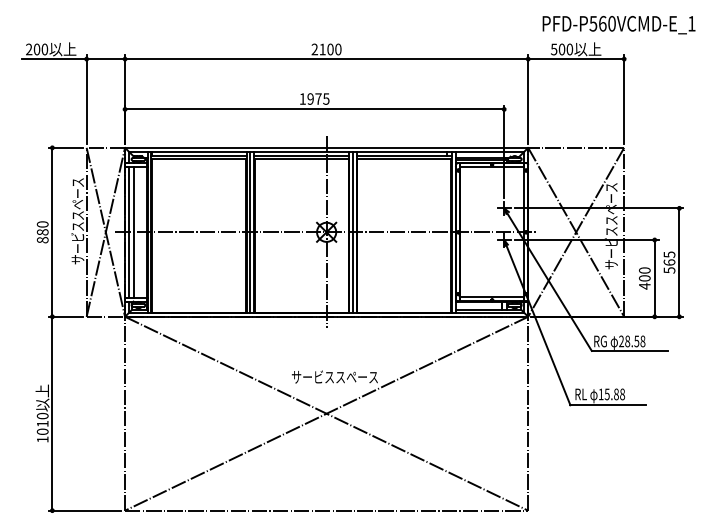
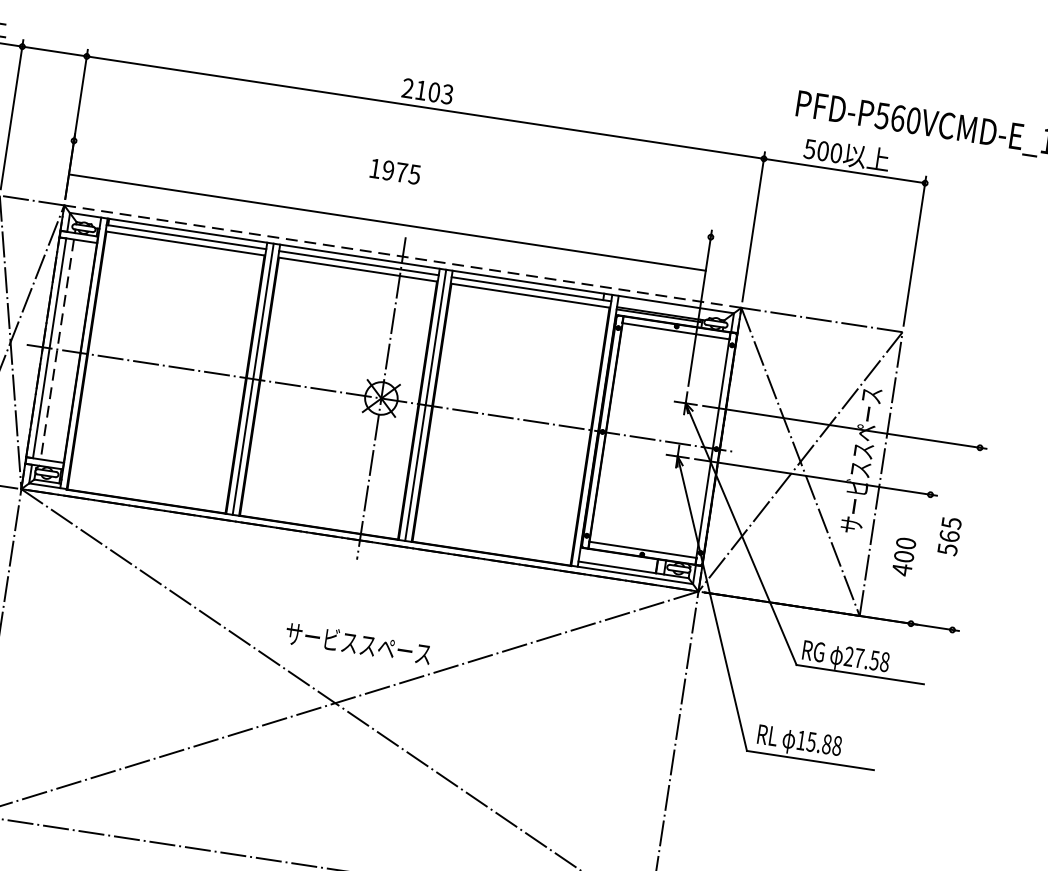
text: (338, 49) -> (447, 94), 2100 -> 2103
line: (314, 109) -> (387, 222), moved
line: (326, 147) -> (402, 255), solid -> dashed
line: (133, 232) -> (56, 349), solid -> dashed
line: (679, 262) -> (966, 538), removed
line: (654, 278) -> (920, 559), removed
text: (627, 341) -> (858, 658), 28.58 -> 27.58

